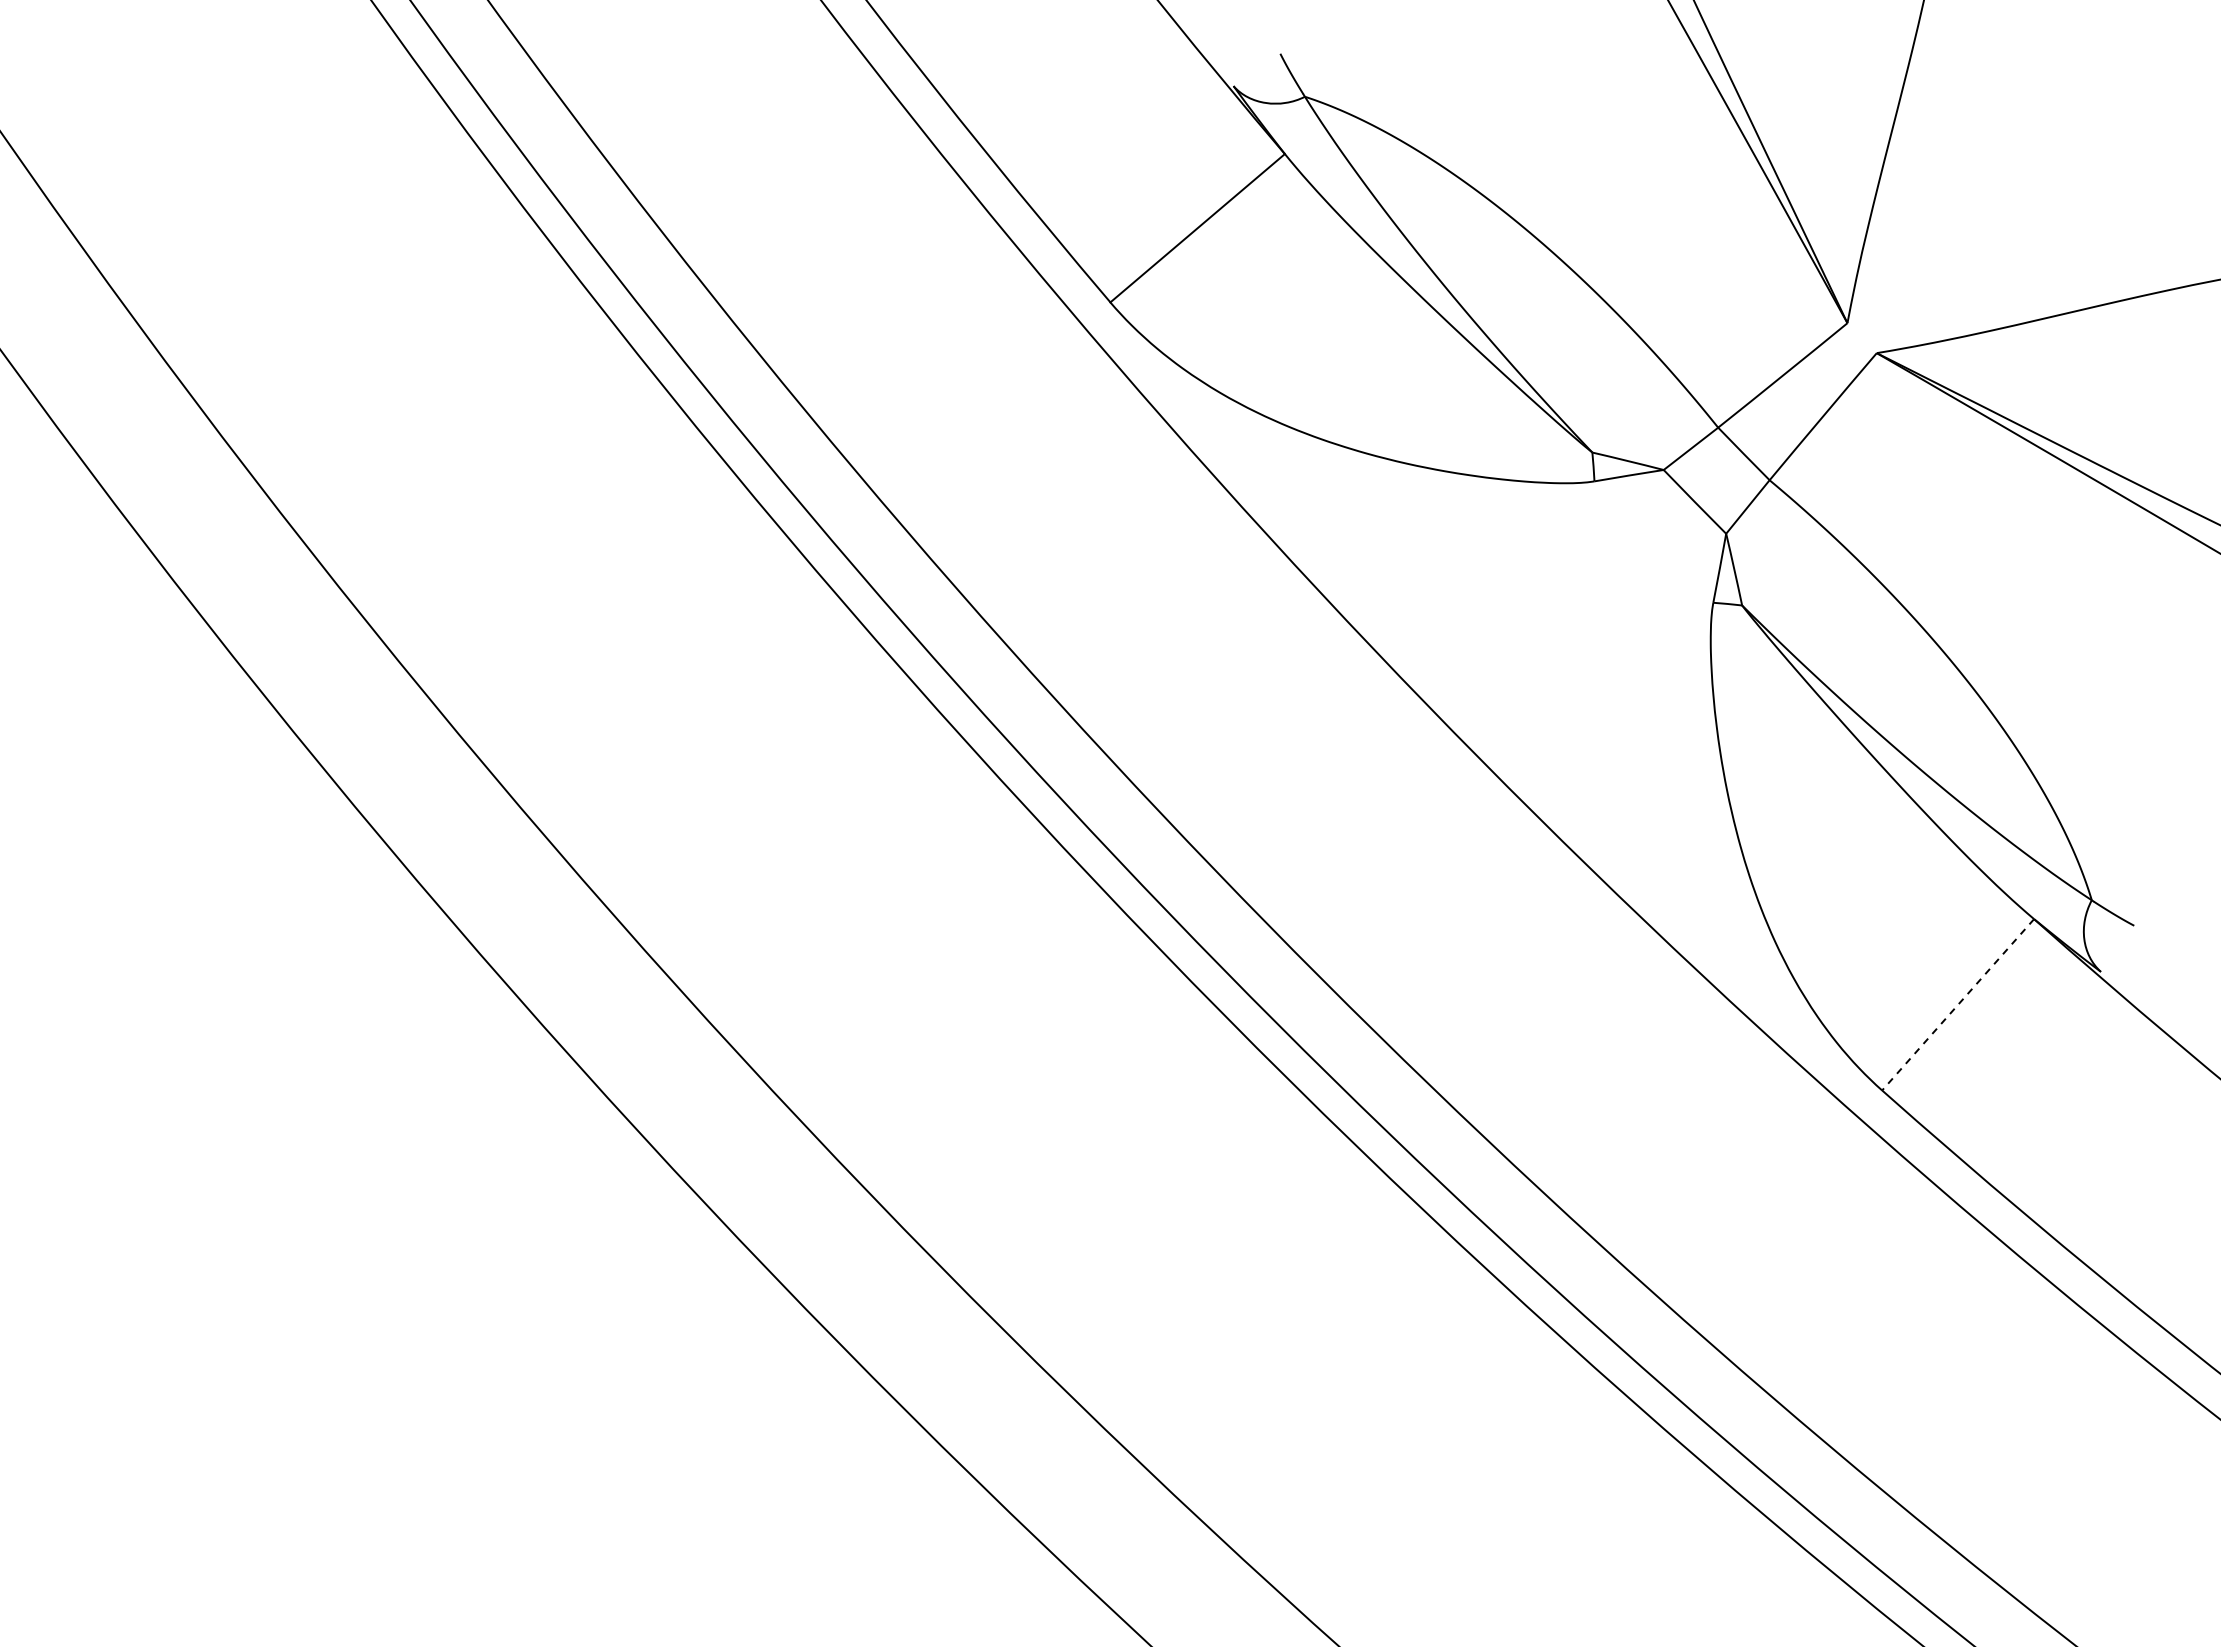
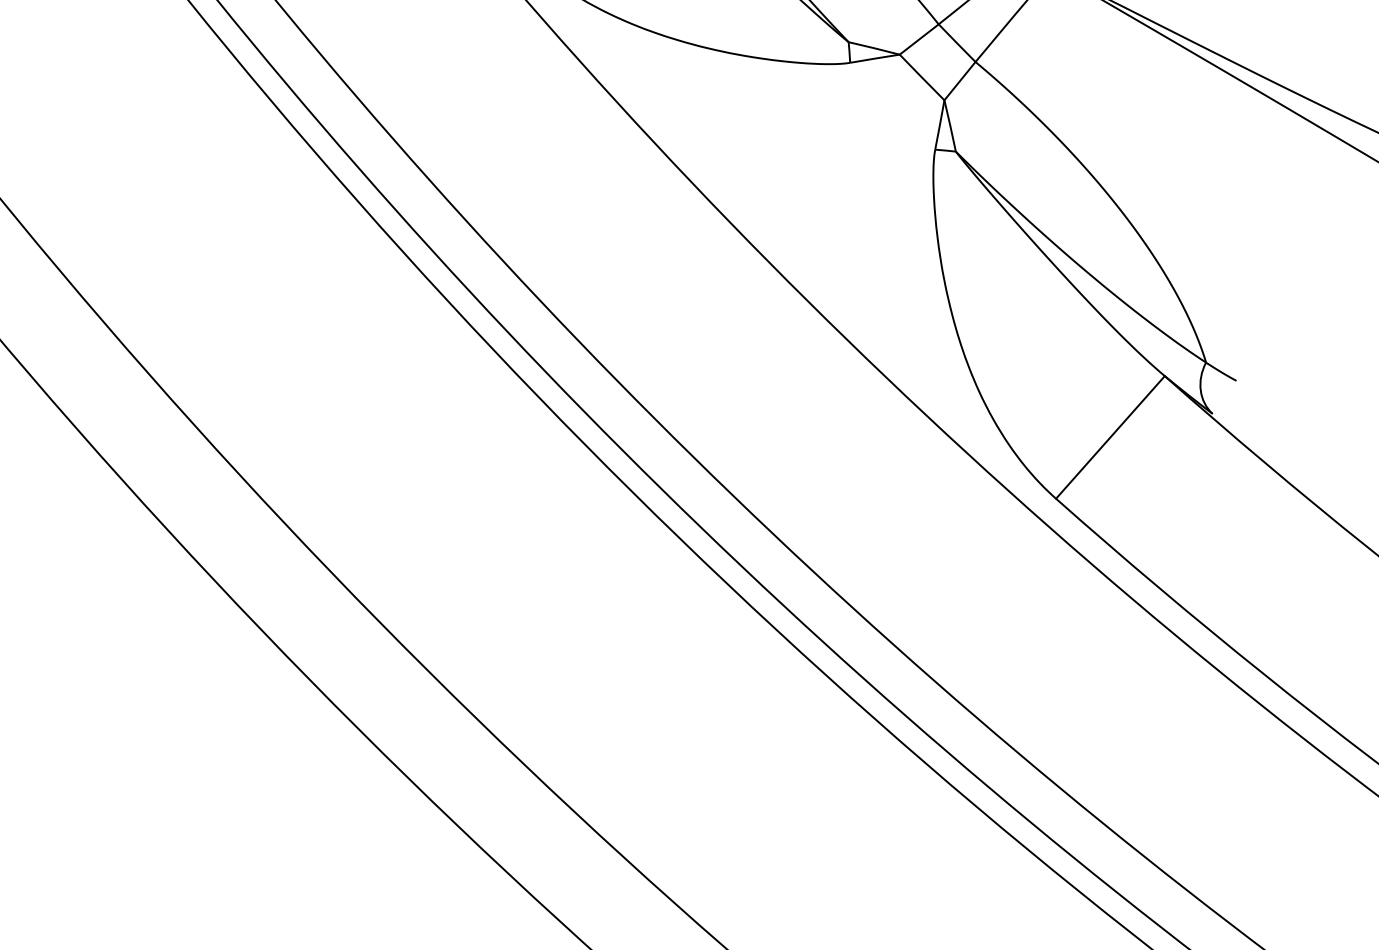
line: (1958, 1004) -> (1110, 437), dashed -> solid

